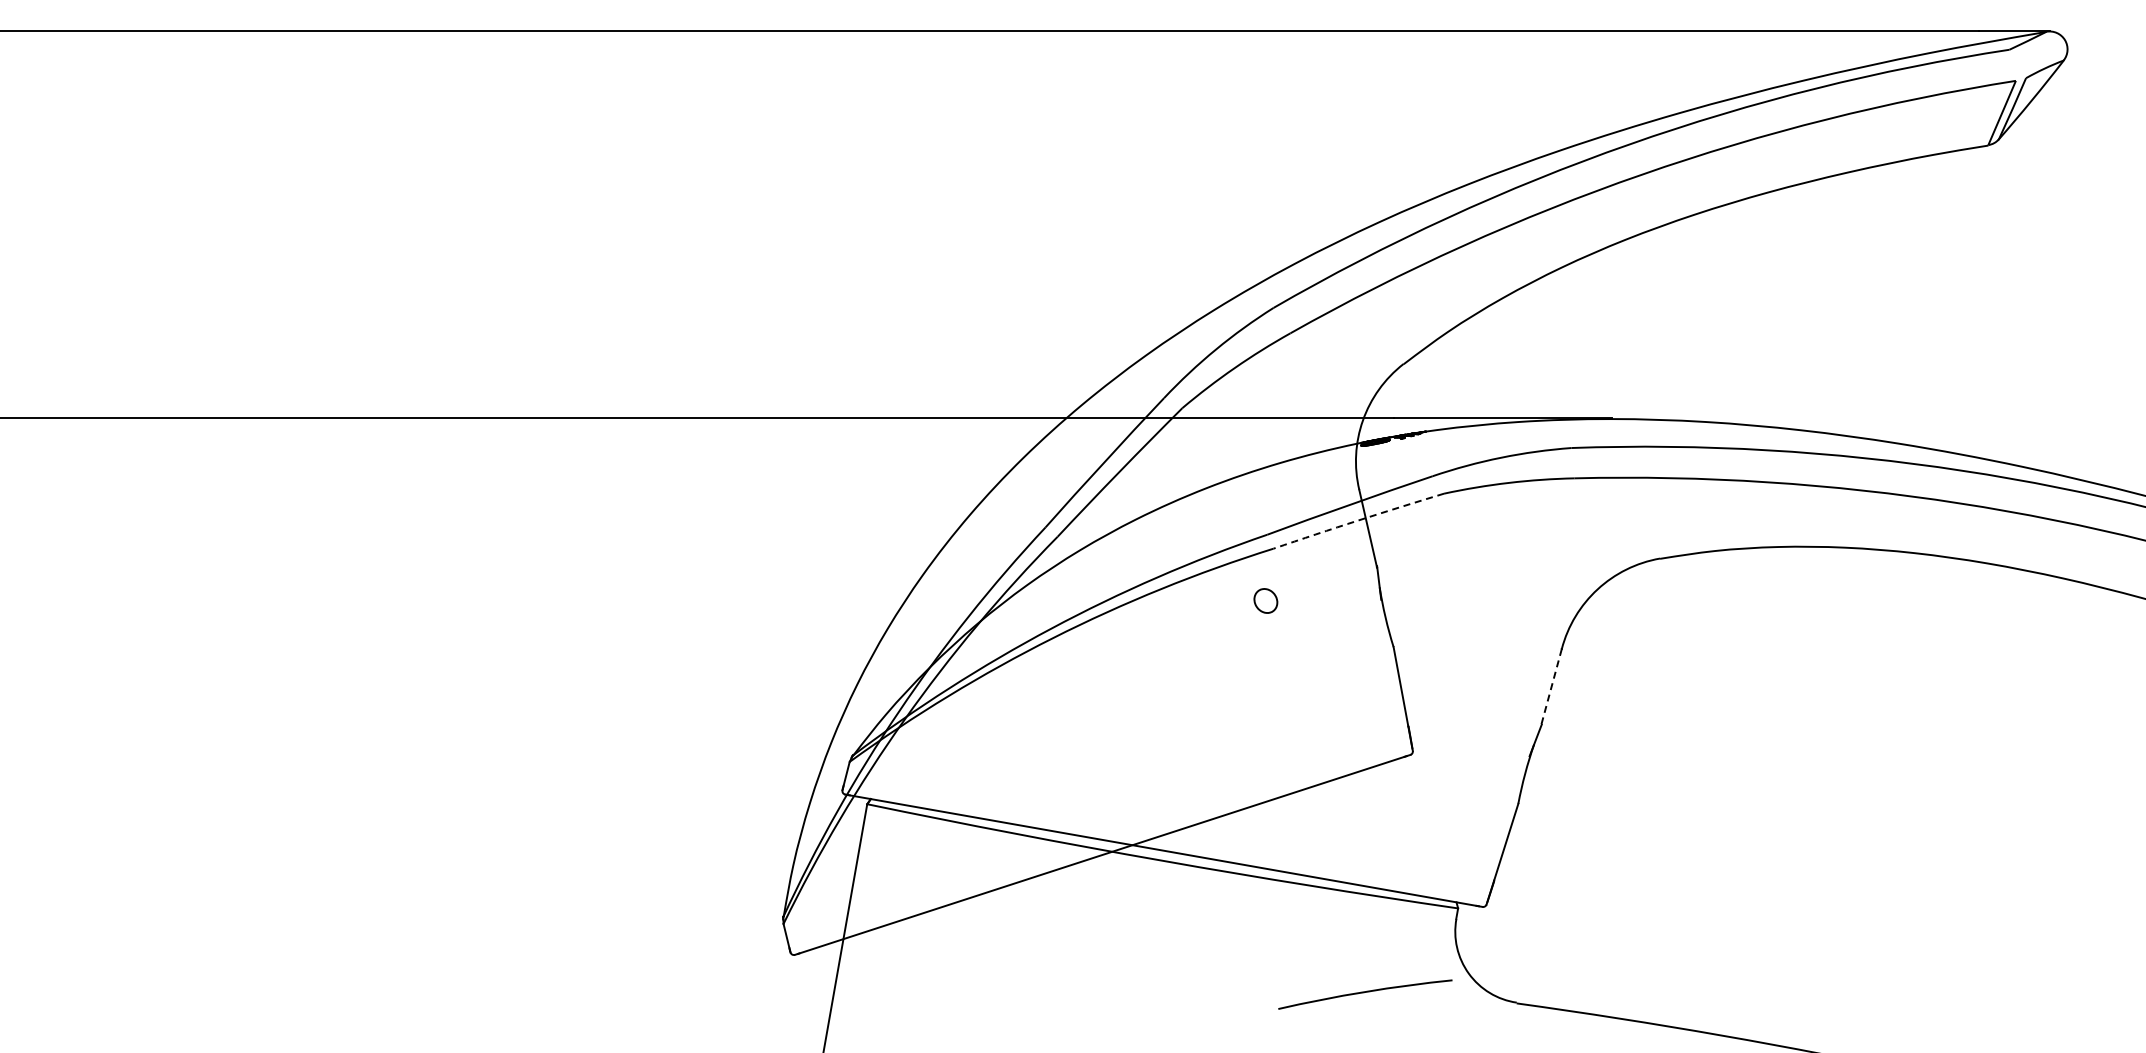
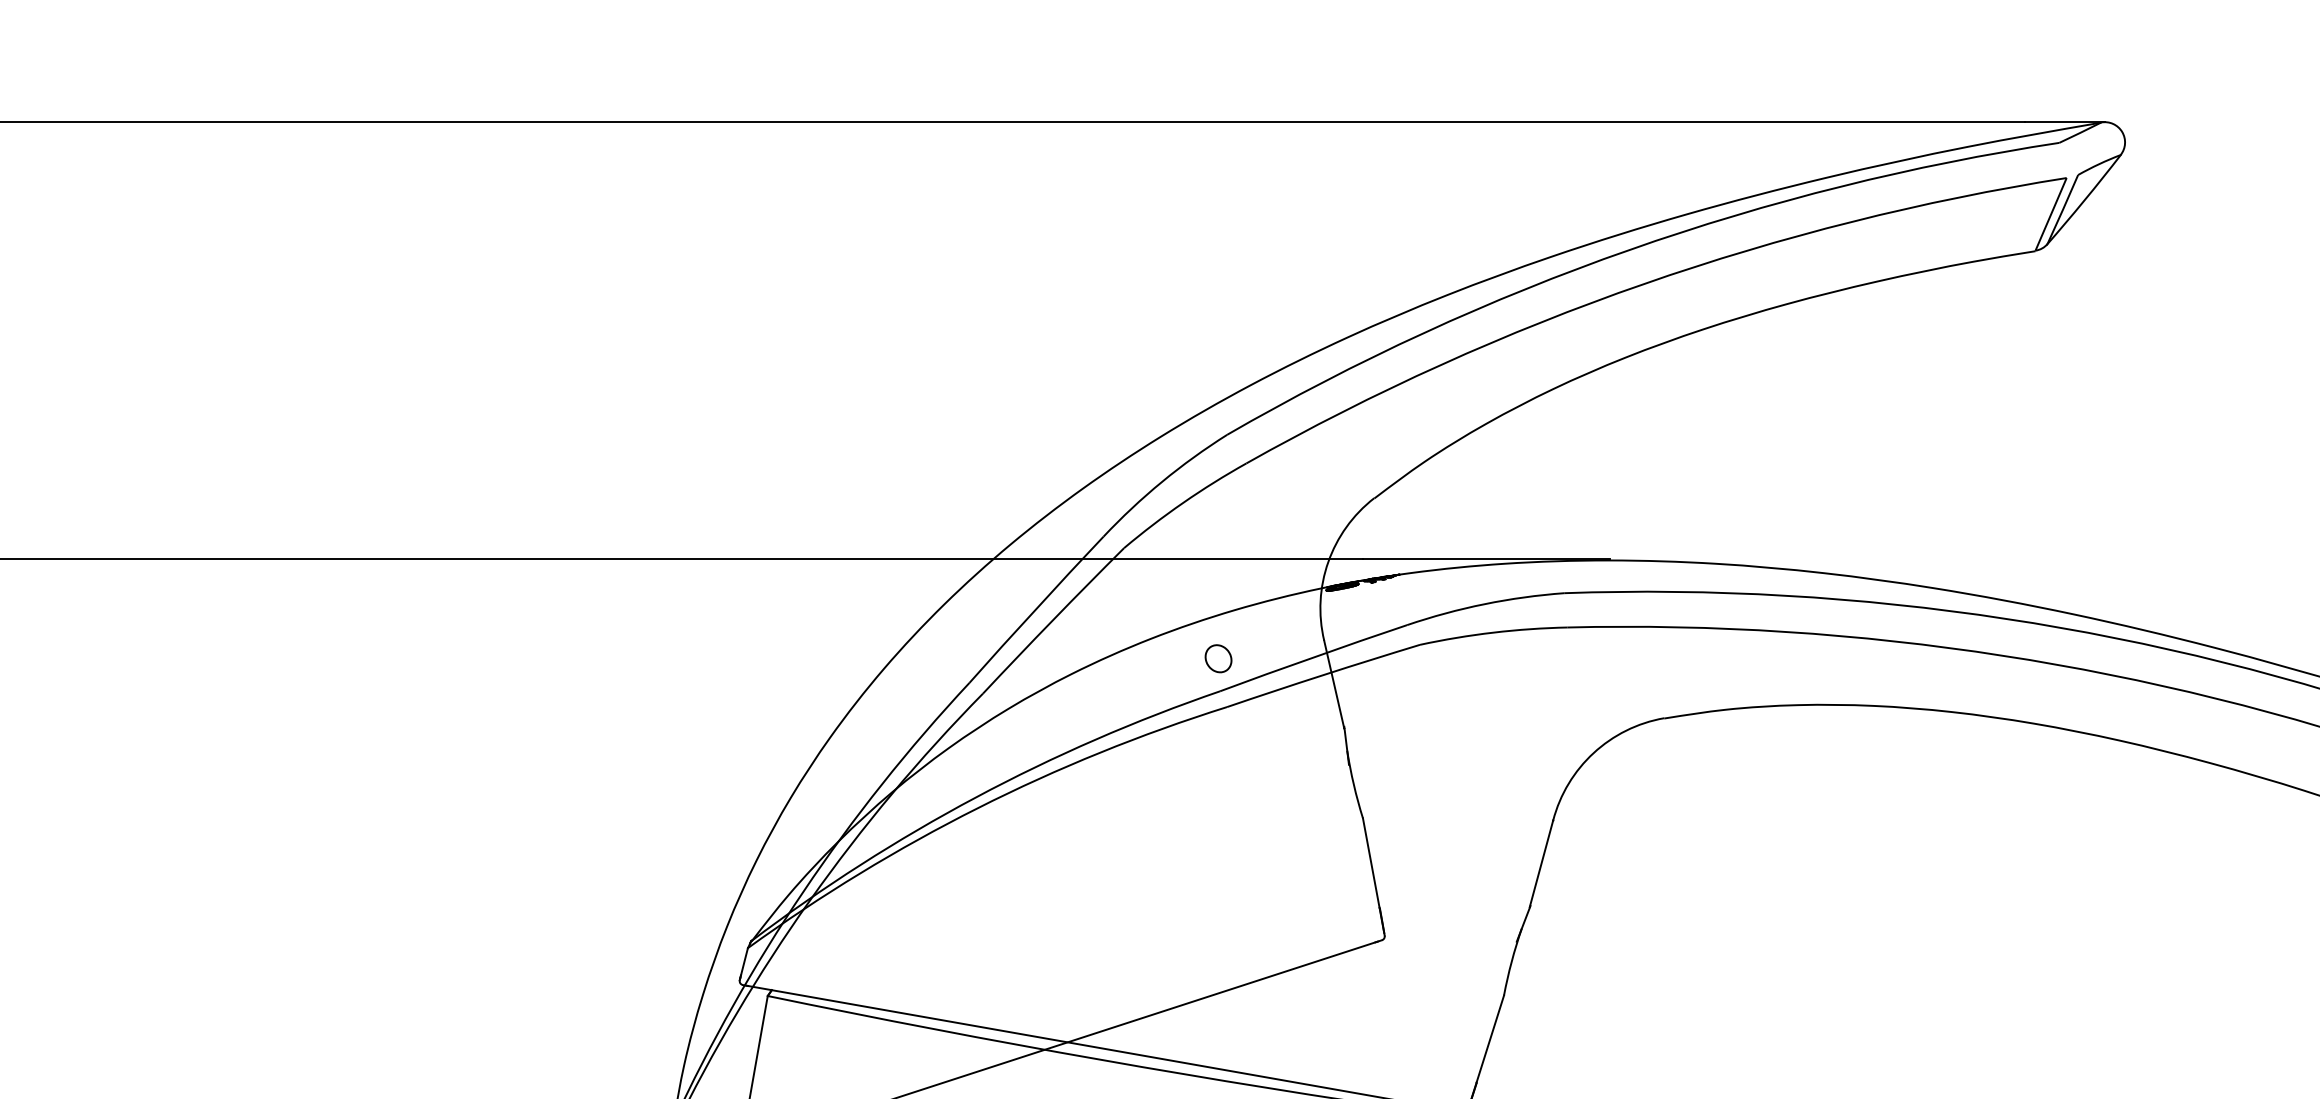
arc: (1358, 520) -> (1323, 675), dashed -> solid
part: (1265, 600) -> (1218, 658), moved
line: (1551, 687) -> (1541, 864), dashed -> solid

